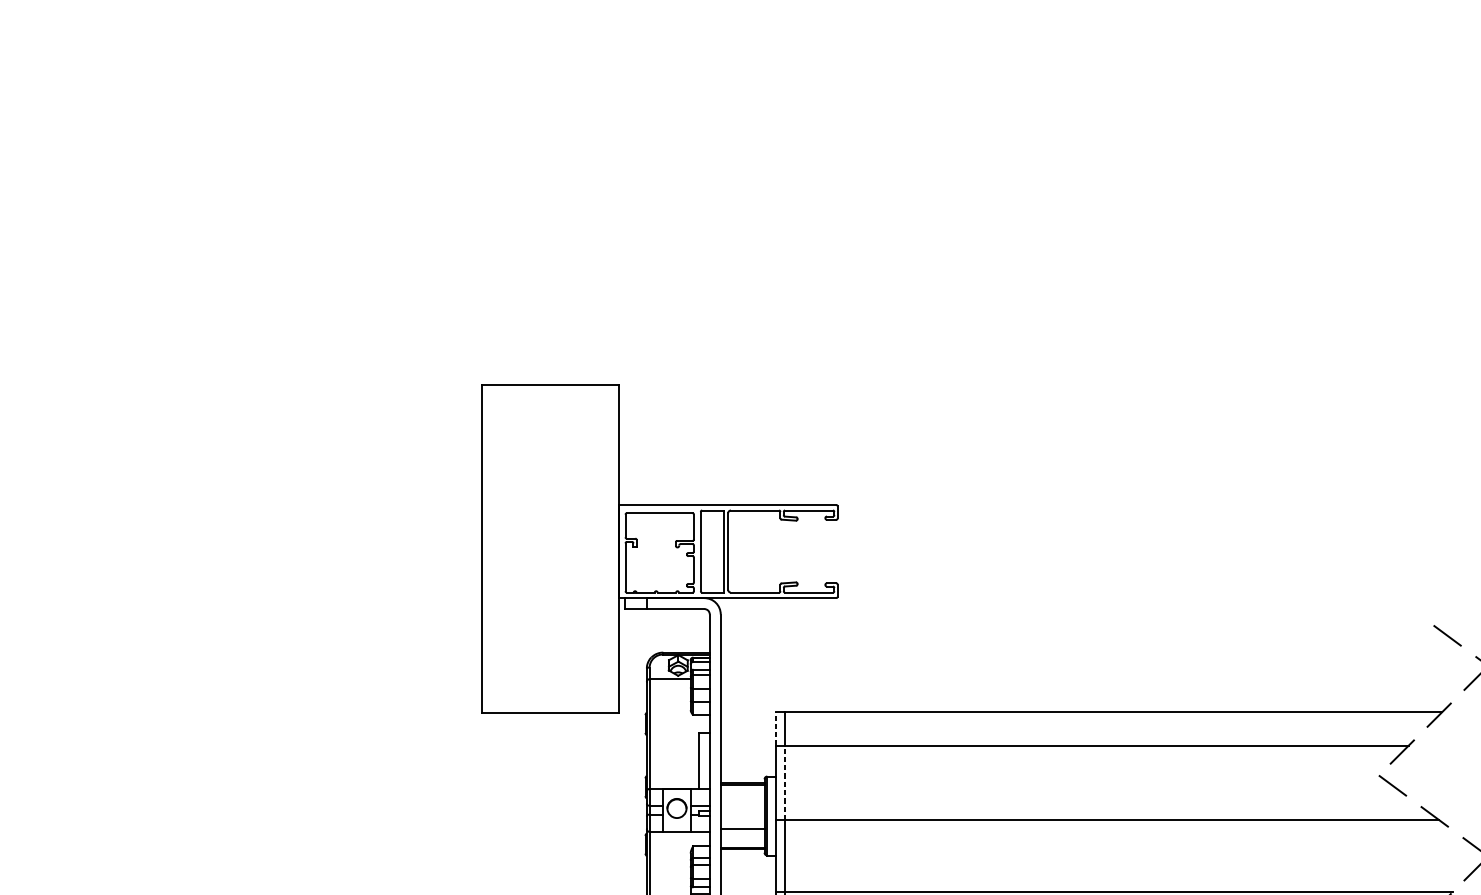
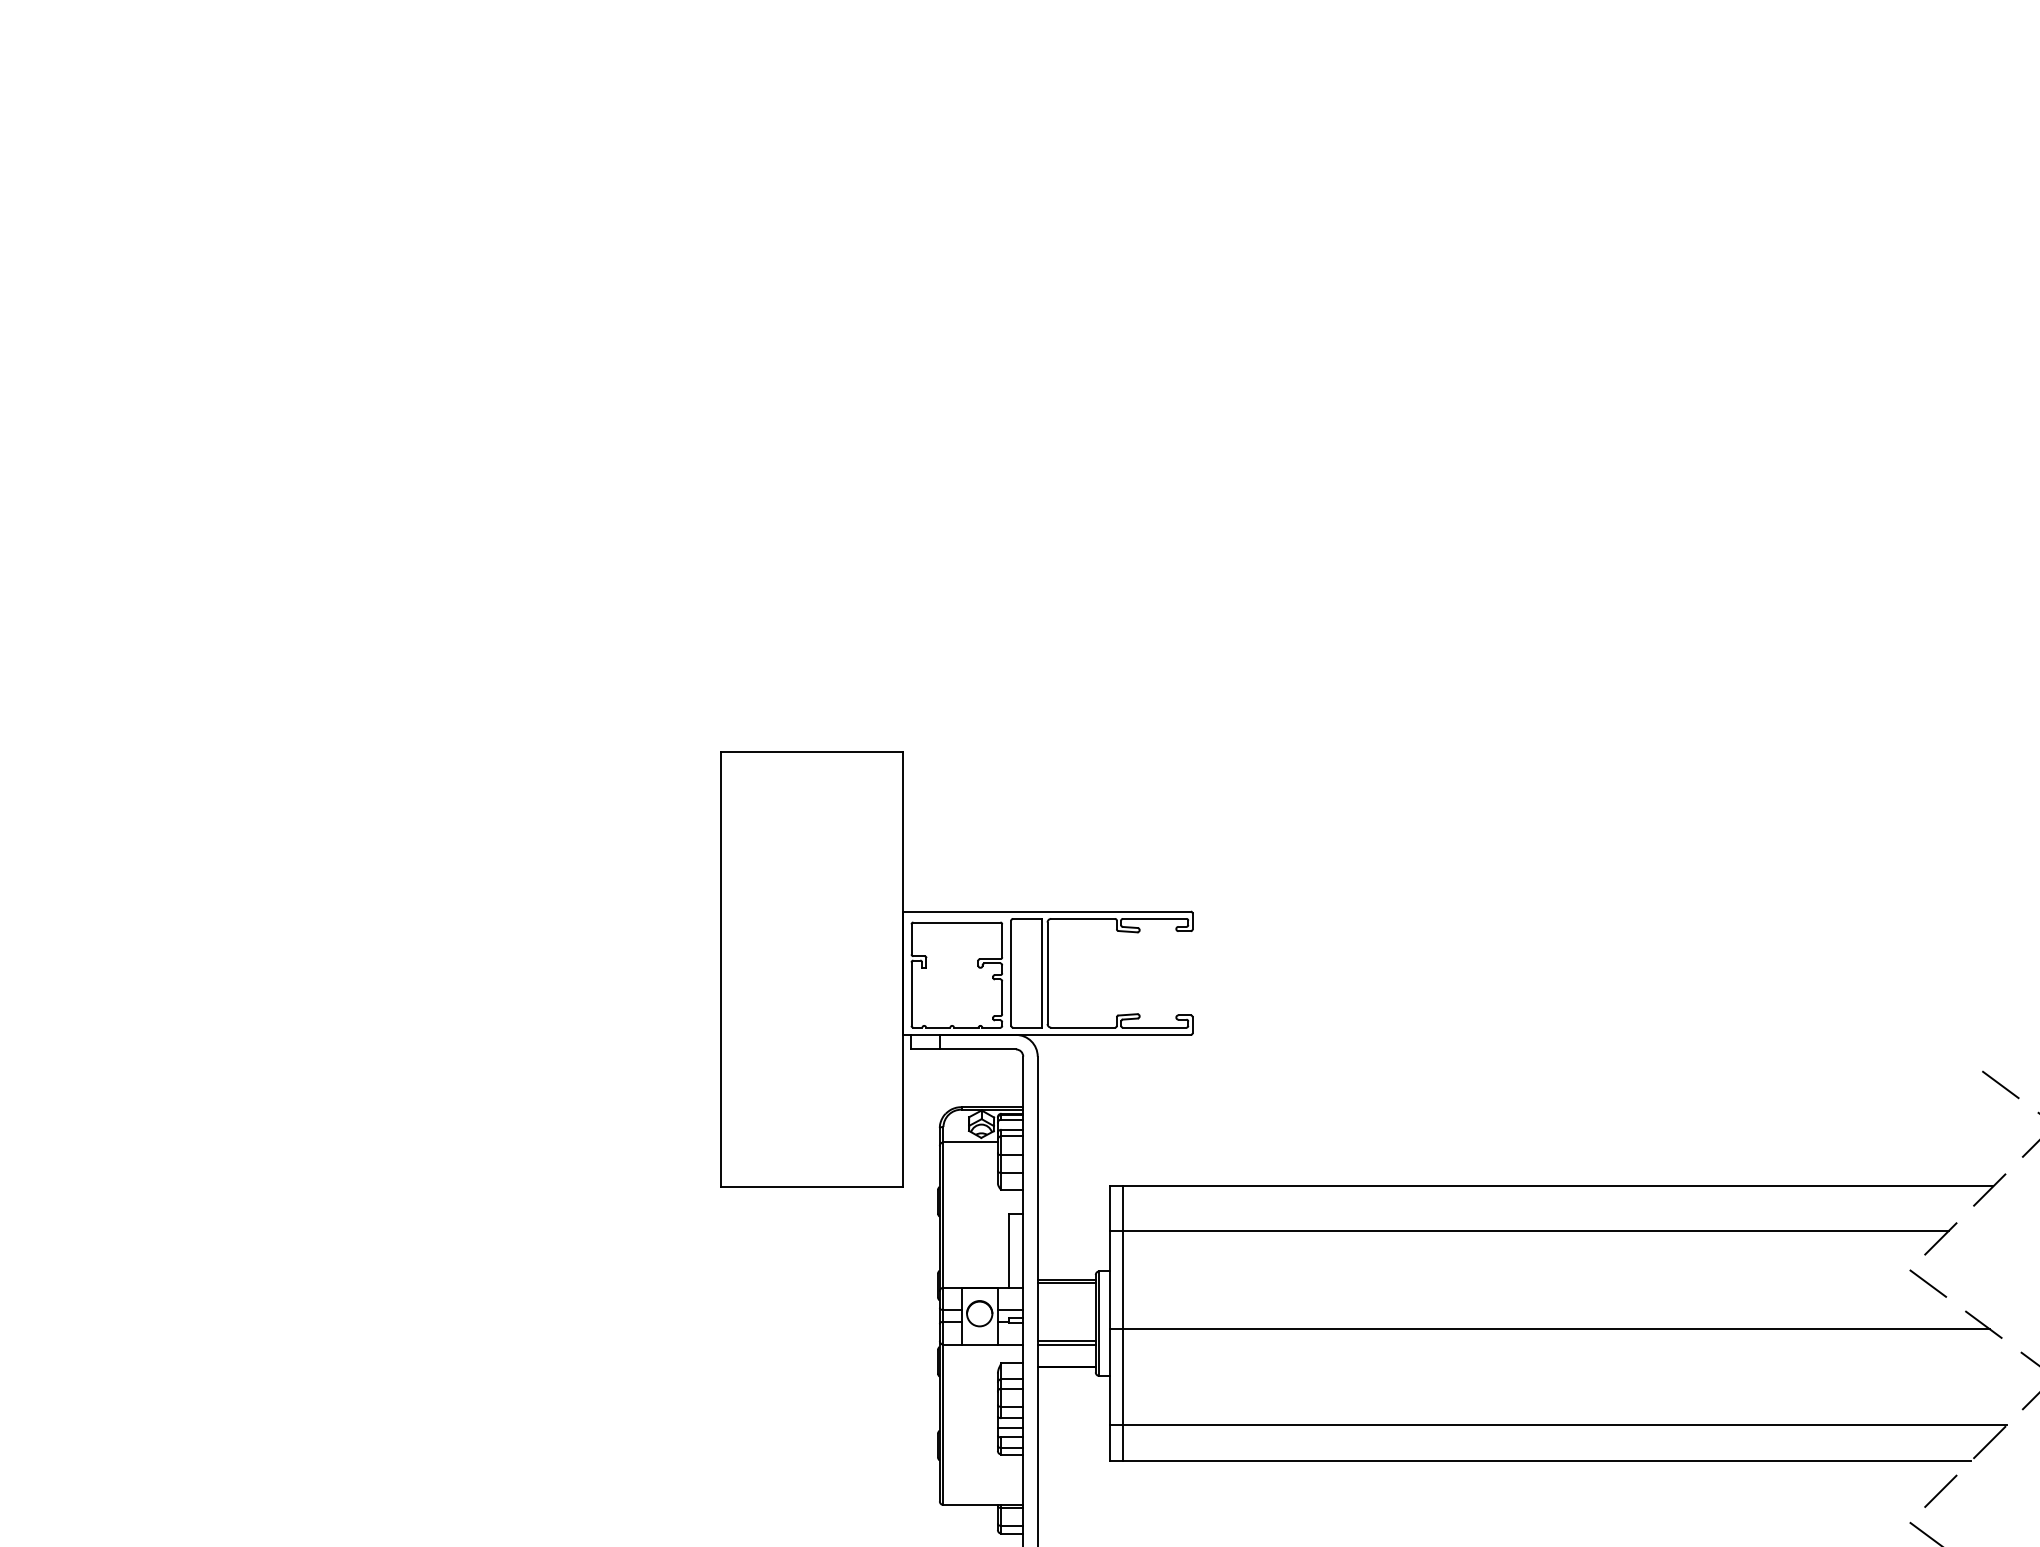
line: (775, 729) -> (1110, 1208), dashed -> solid
line: (784, 782) -> (1122, 1279), dashed -> solid
line: (742, 832) -> (1066, 1345), added

